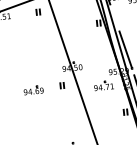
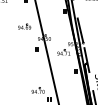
part: (33, 89) -> (24, 26), moved

